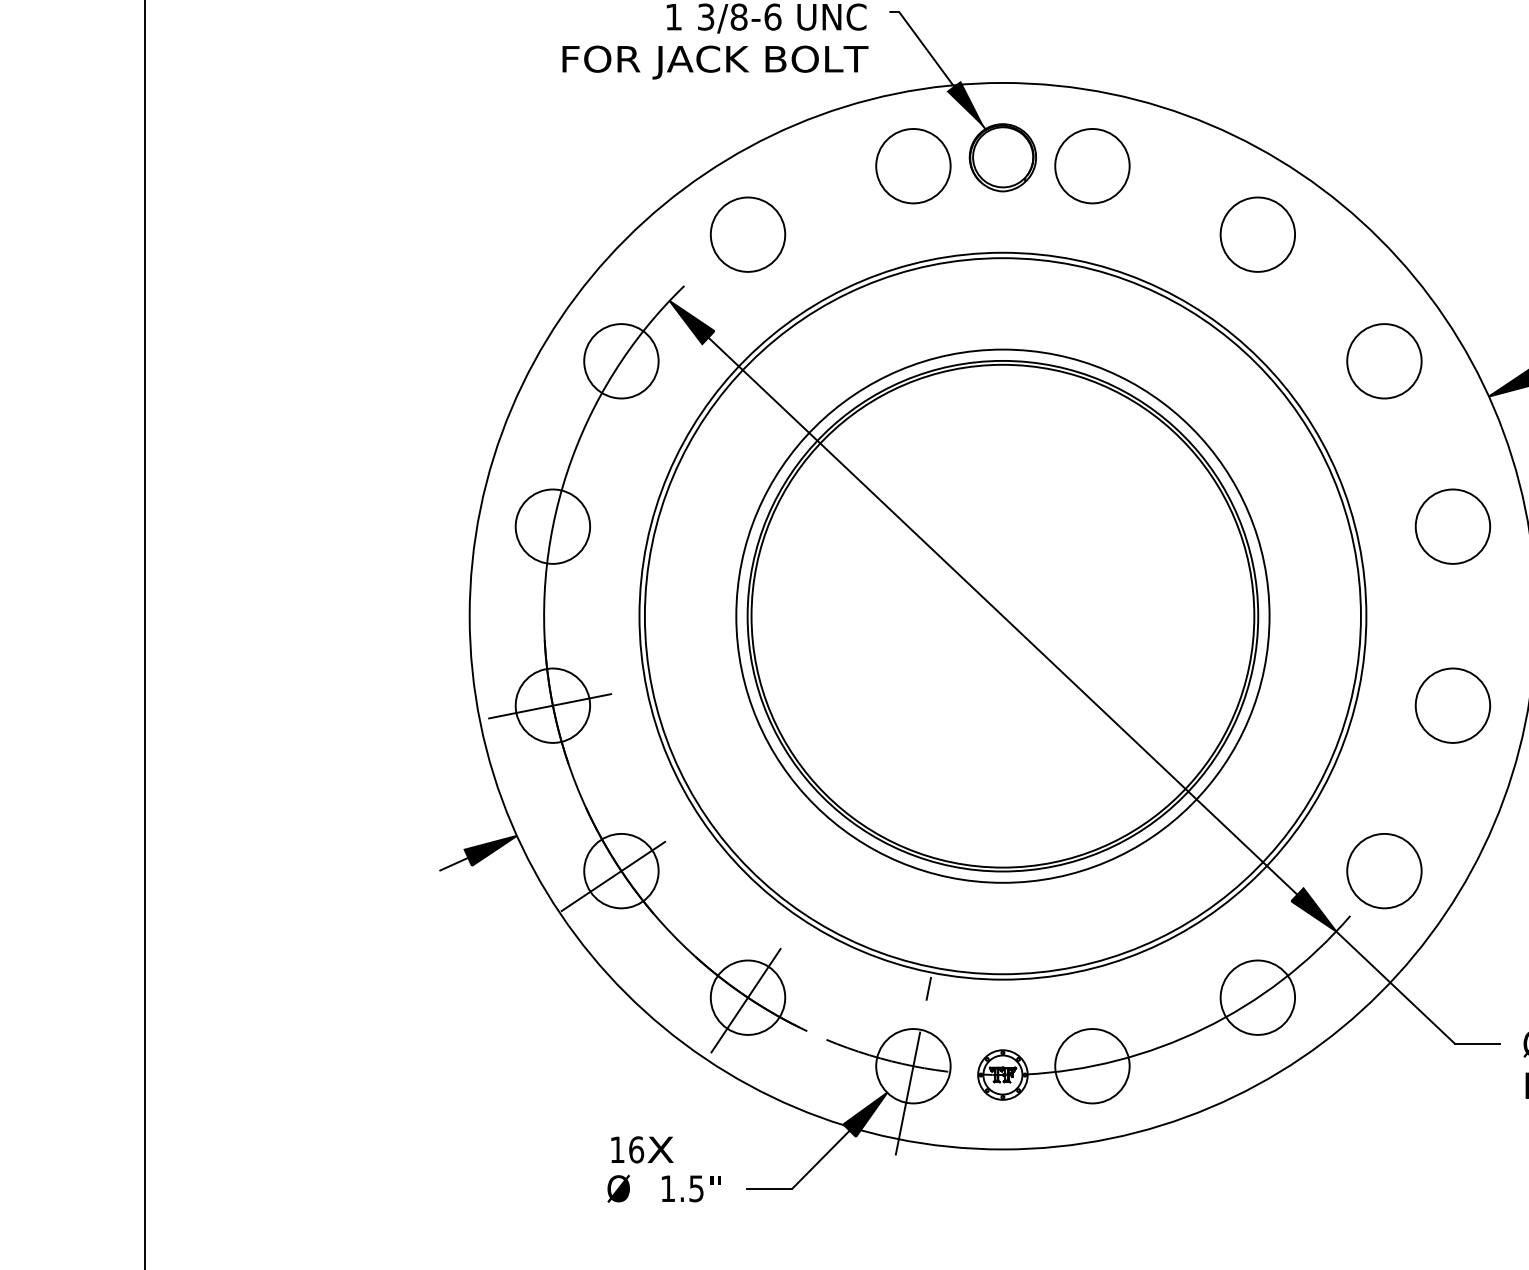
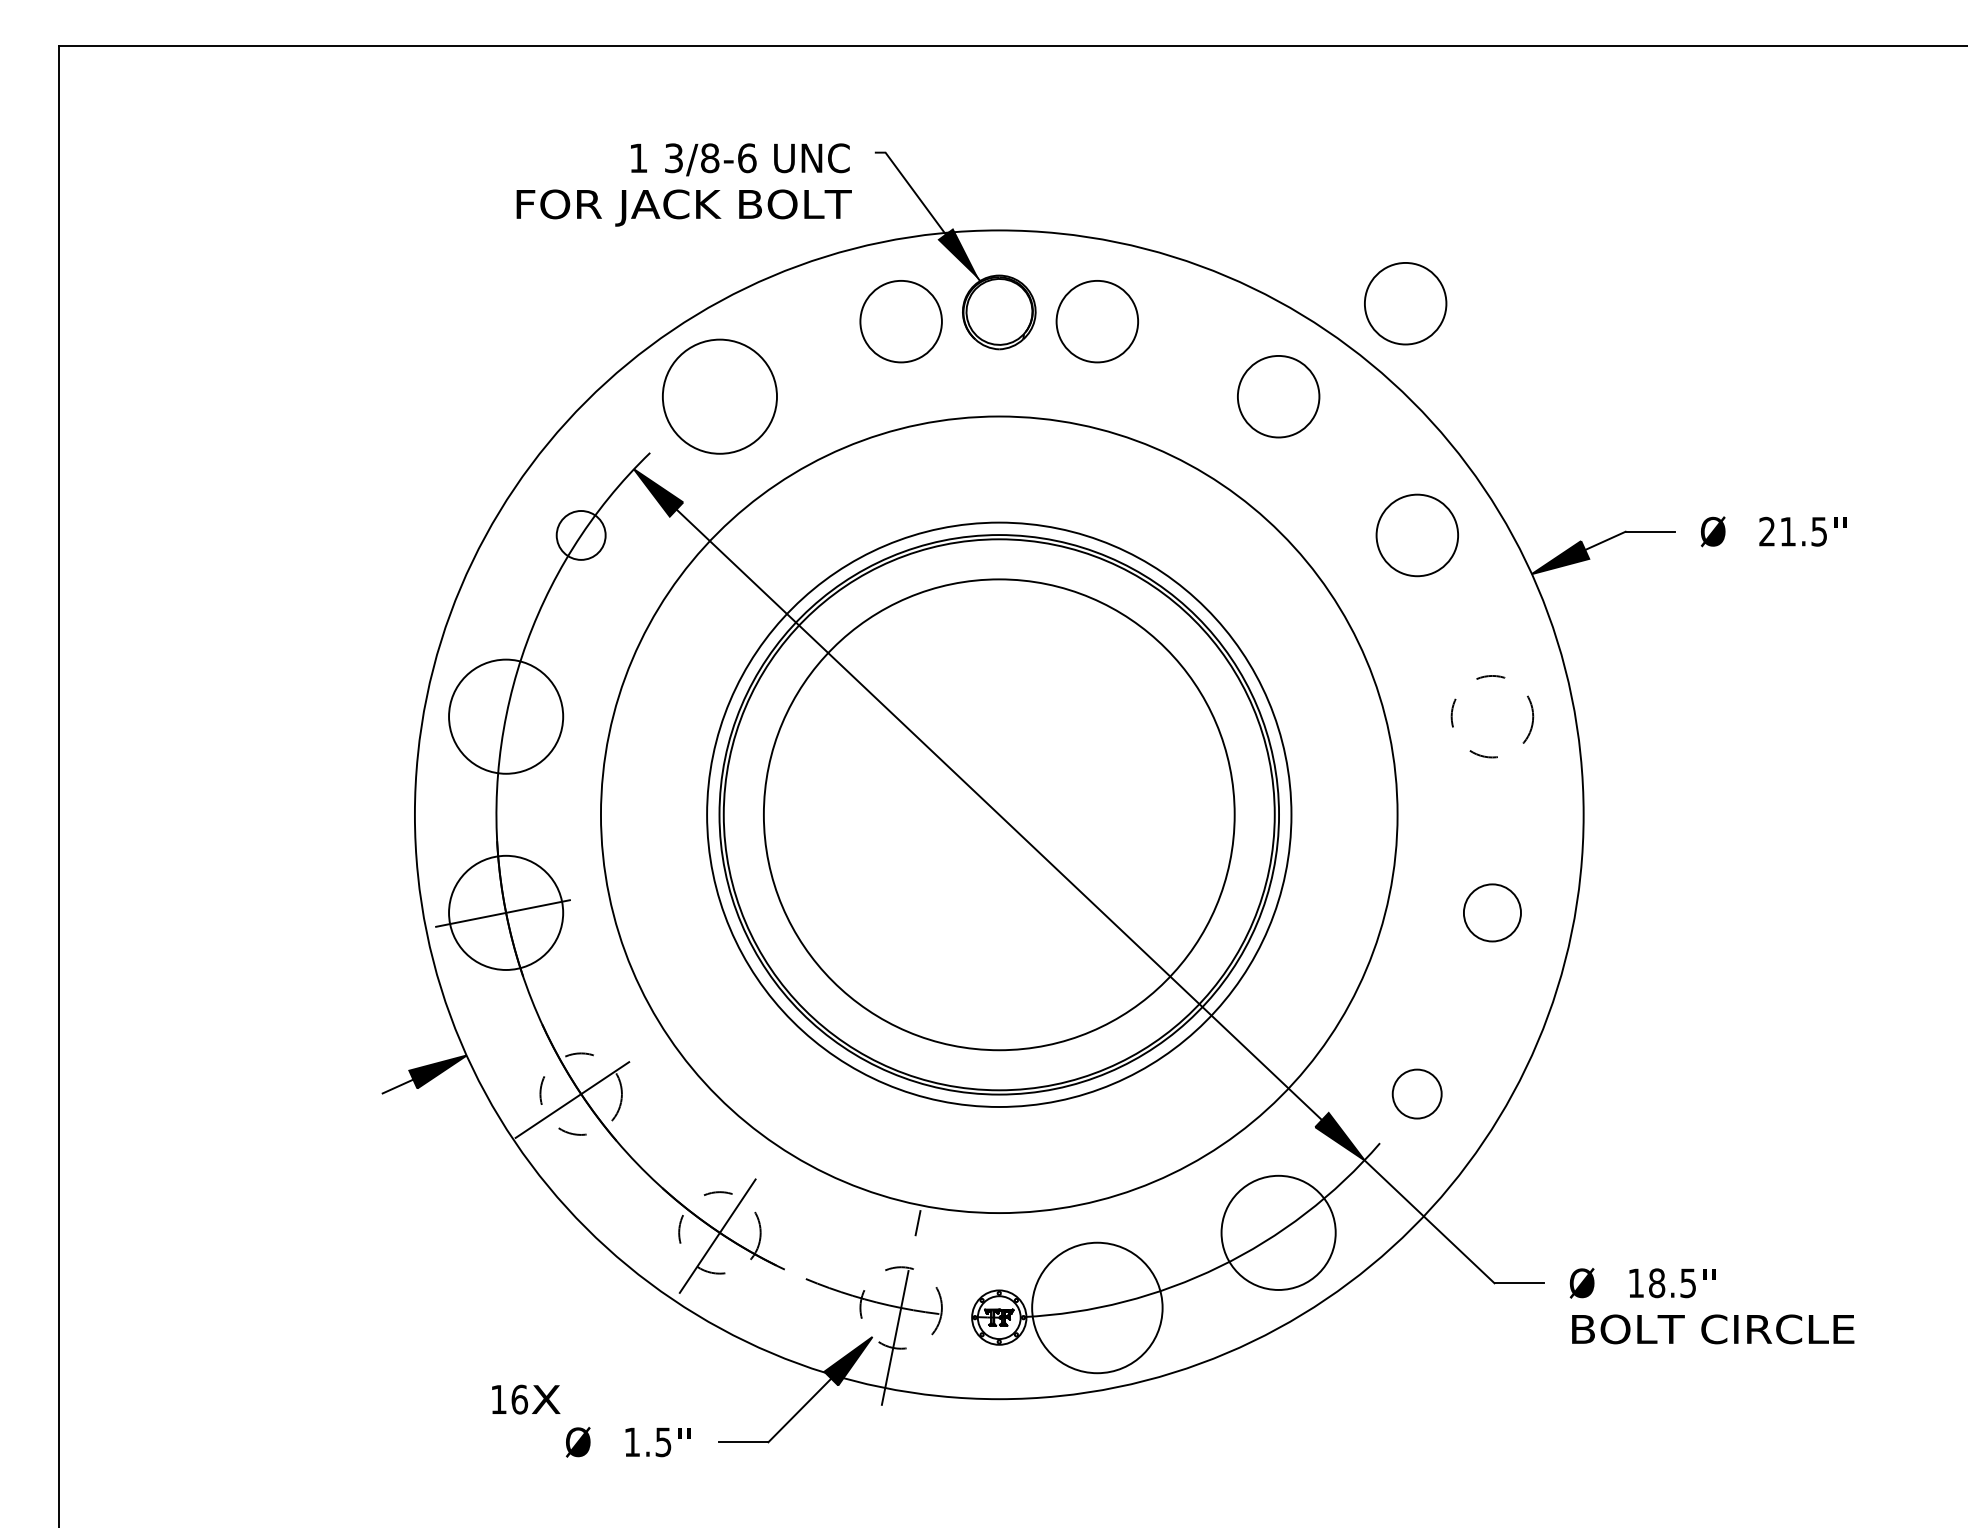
circle: (1373, 149) -> (1405, 303), added
circle: (747, 234) -> (719, 396), size x1.4
circle: (620, 361) -> (580, 535), size x0.6
circle: (552, 526) -> (505, 716), size x1.4
circle: (1452, 526) -> (1492, 716), solid -> dashed
circle: (1002, 615) -> (998, 814), size x0.6
circle: (552, 705) -> (505, 912), size x1.4
circle: (1452, 705) -> (1492, 912), size x0.7
circle: (620, 870) -> (580, 1093), solid -> dashed
circle: (1383, 870) -> (1416, 1093), size x0.6
circle: (747, 997) -> (719, 1232), solid -> dashed
circle: (1257, 997) -> (1278, 1232), size x1.4
circle: (912, 1065) -> (900, 1307), solid -> dashed
circle: (1092, 1065) -> (1097, 1307), size x1.6
text: (642, 1149) -> (526, 1399), moved

